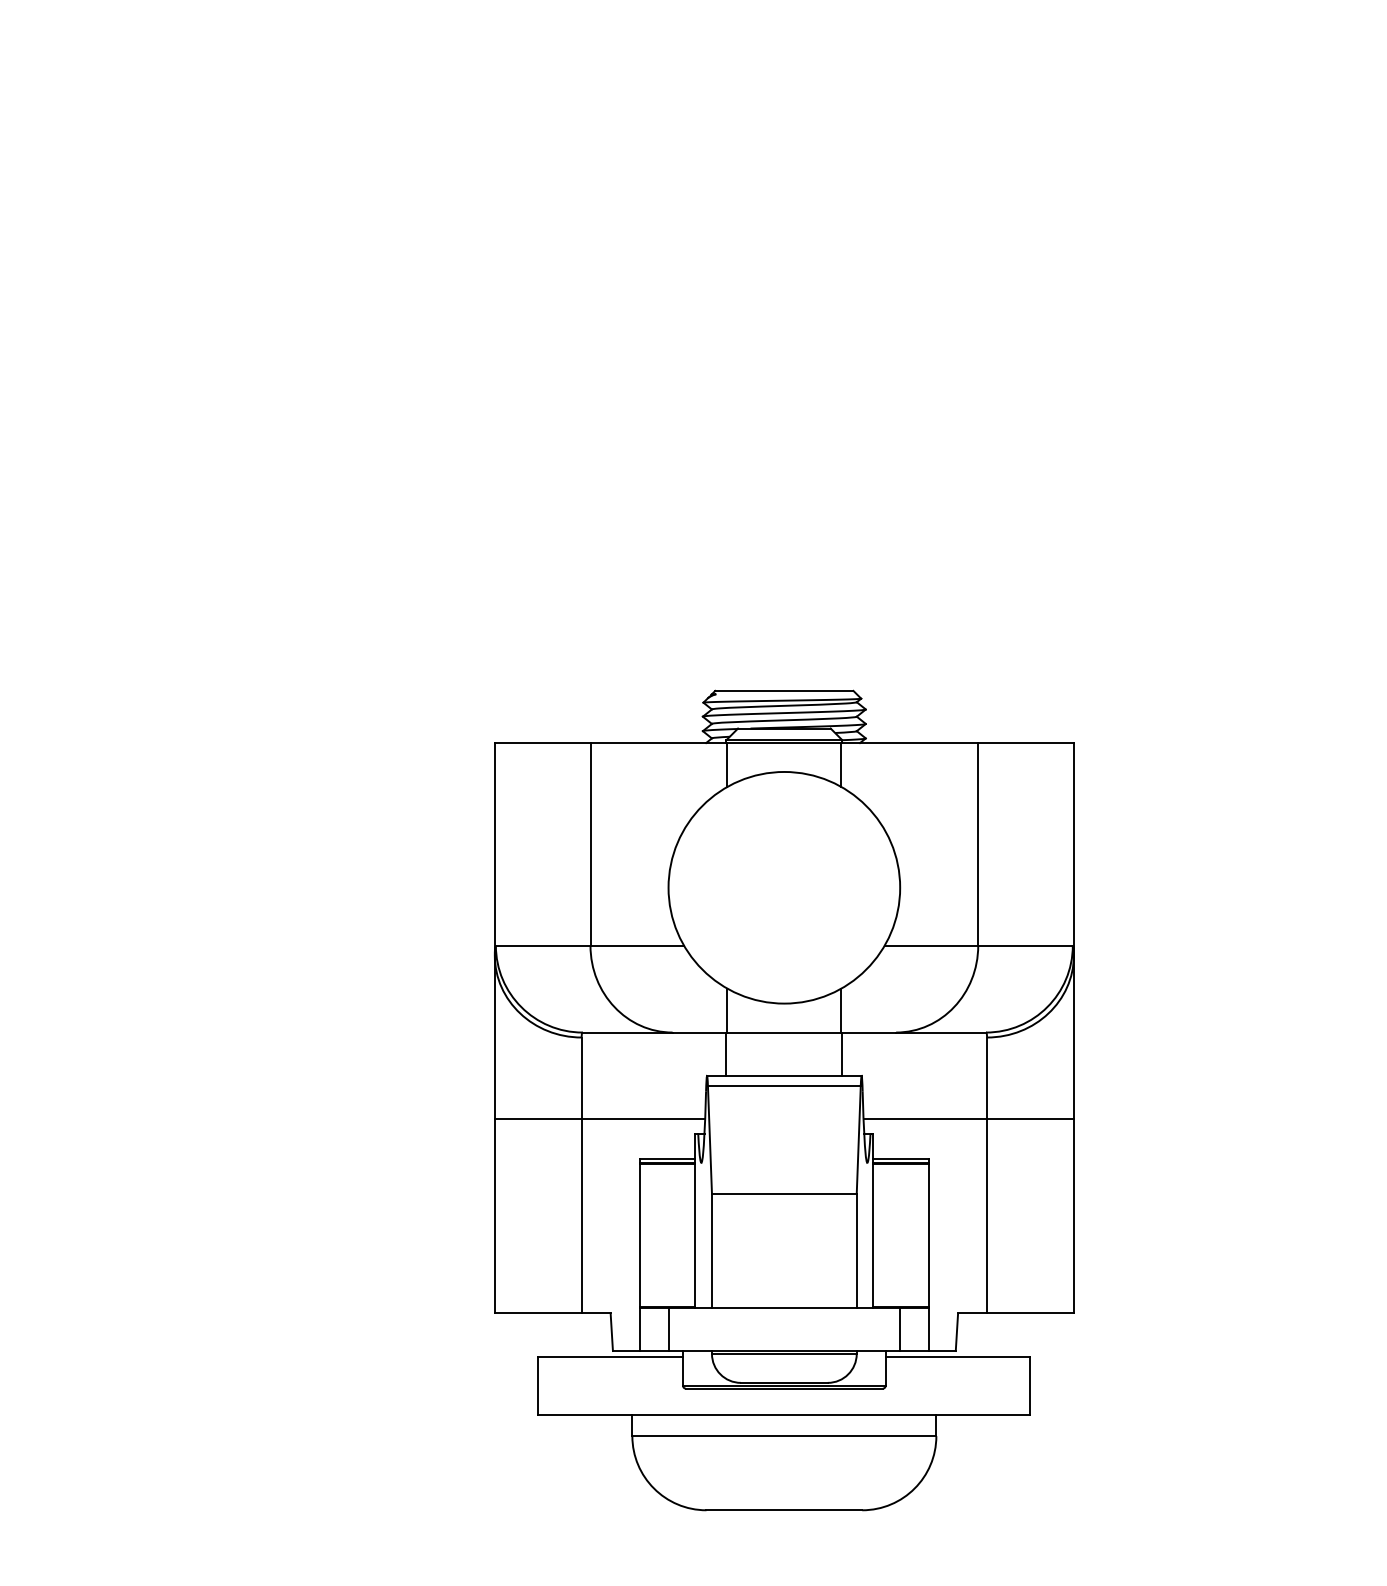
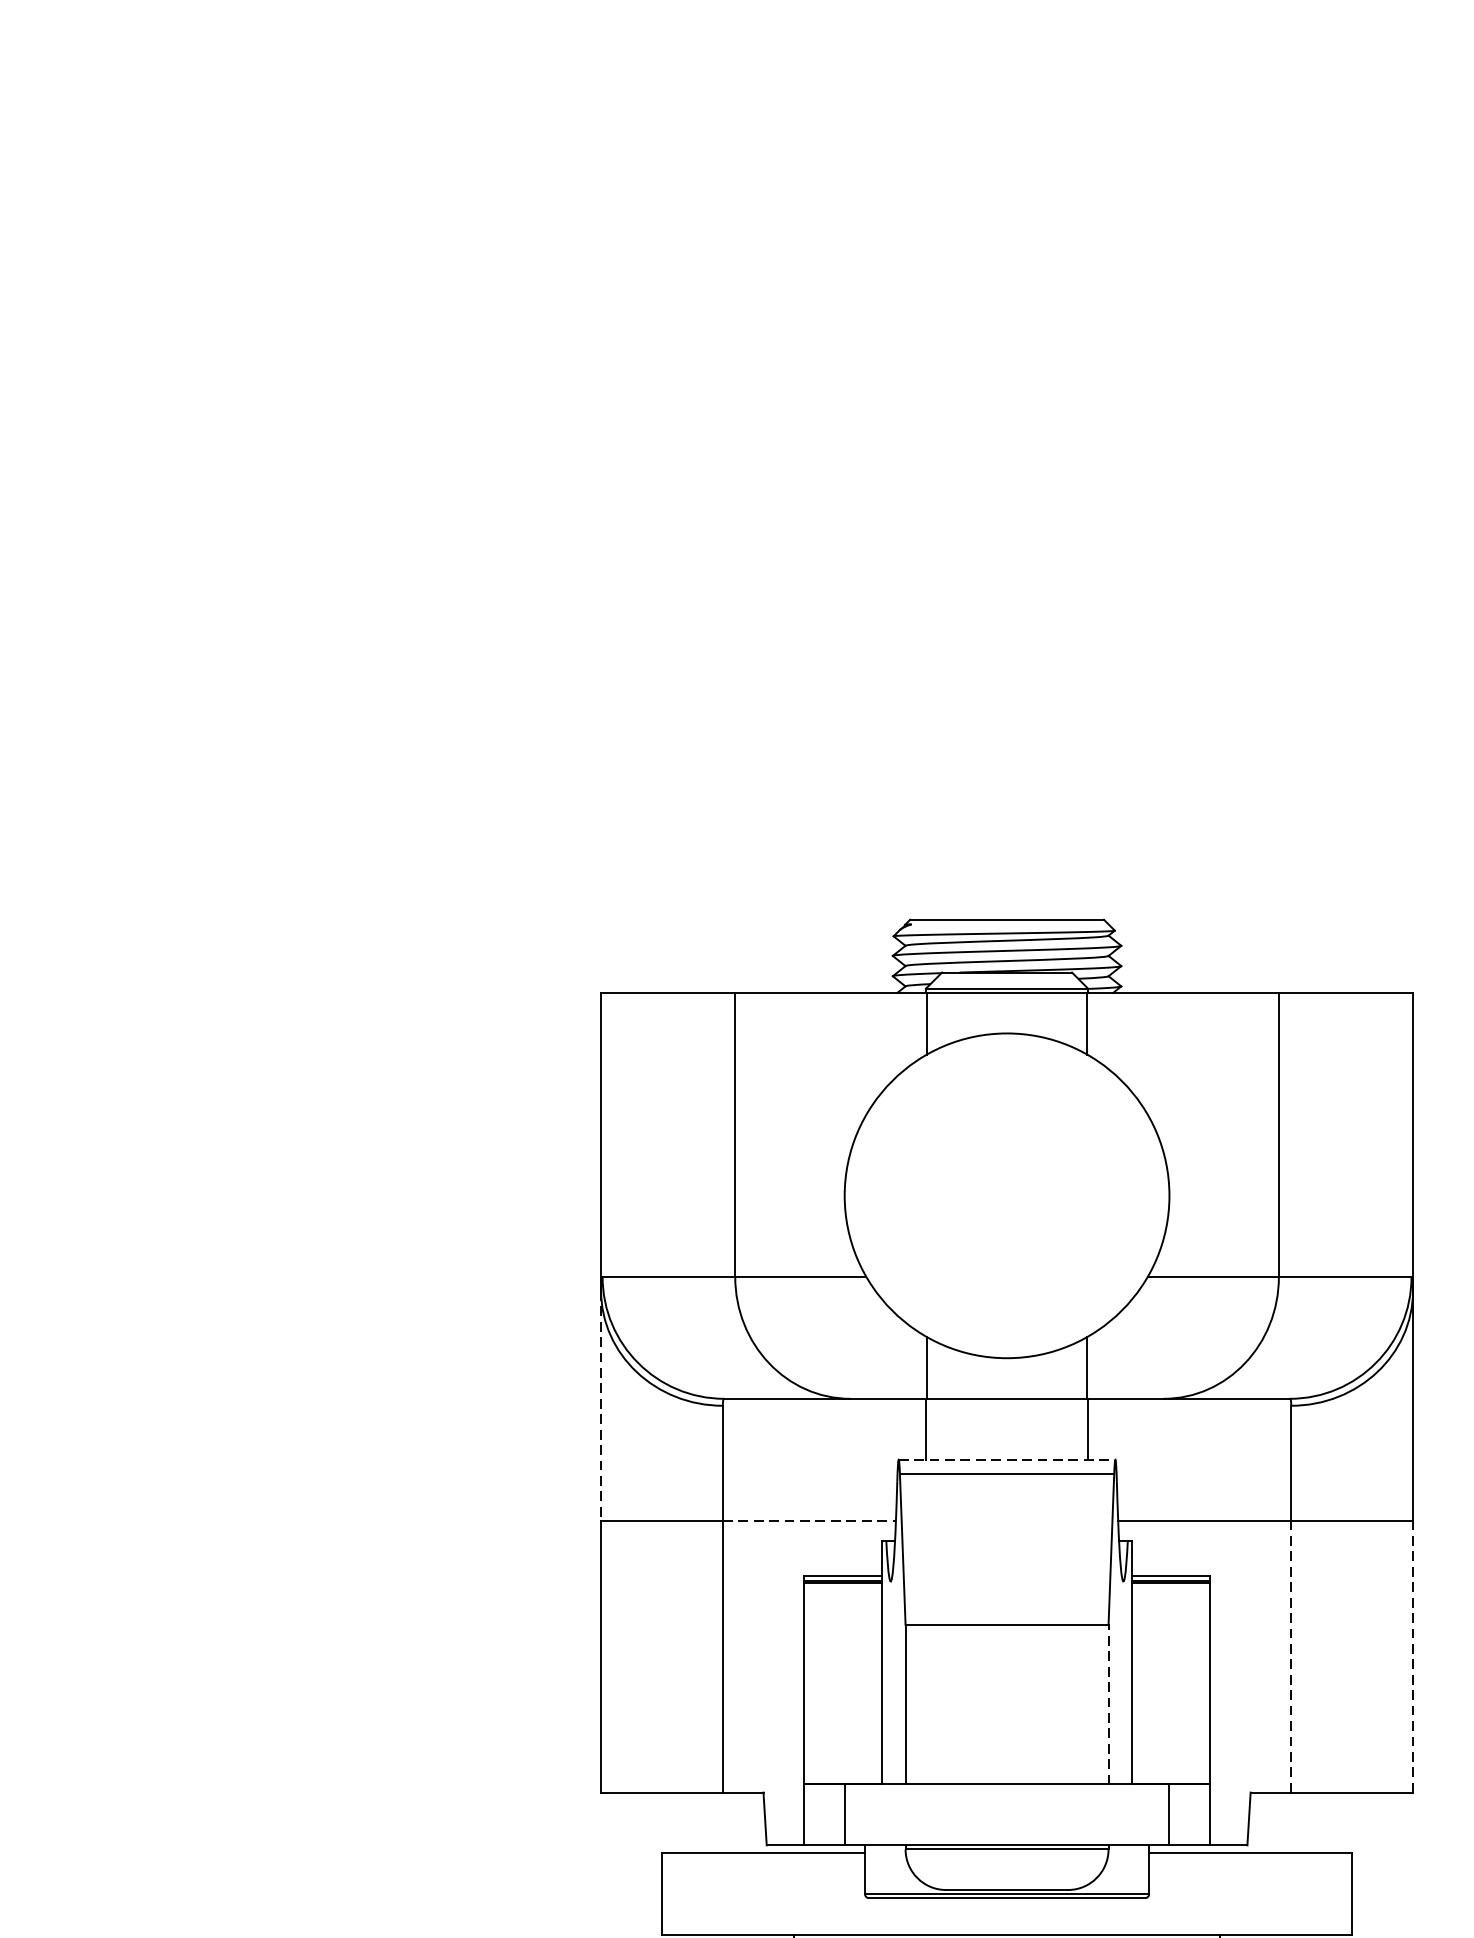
line: (494, 1037) -> (600, 1405), solid -> dashed
line: (784, 1075) -> (1007, 1459), solid -> dashed
line: (643, 1119) -> (809, 1520), solid -> dashed
line: (987, 1216) -> (1291, 1656), solid -> dashed
line: (1073, 1216) -> (1412, 1656), solid -> dashed
line: (856, 1250) -> (1108, 1704), solid -> dashed

